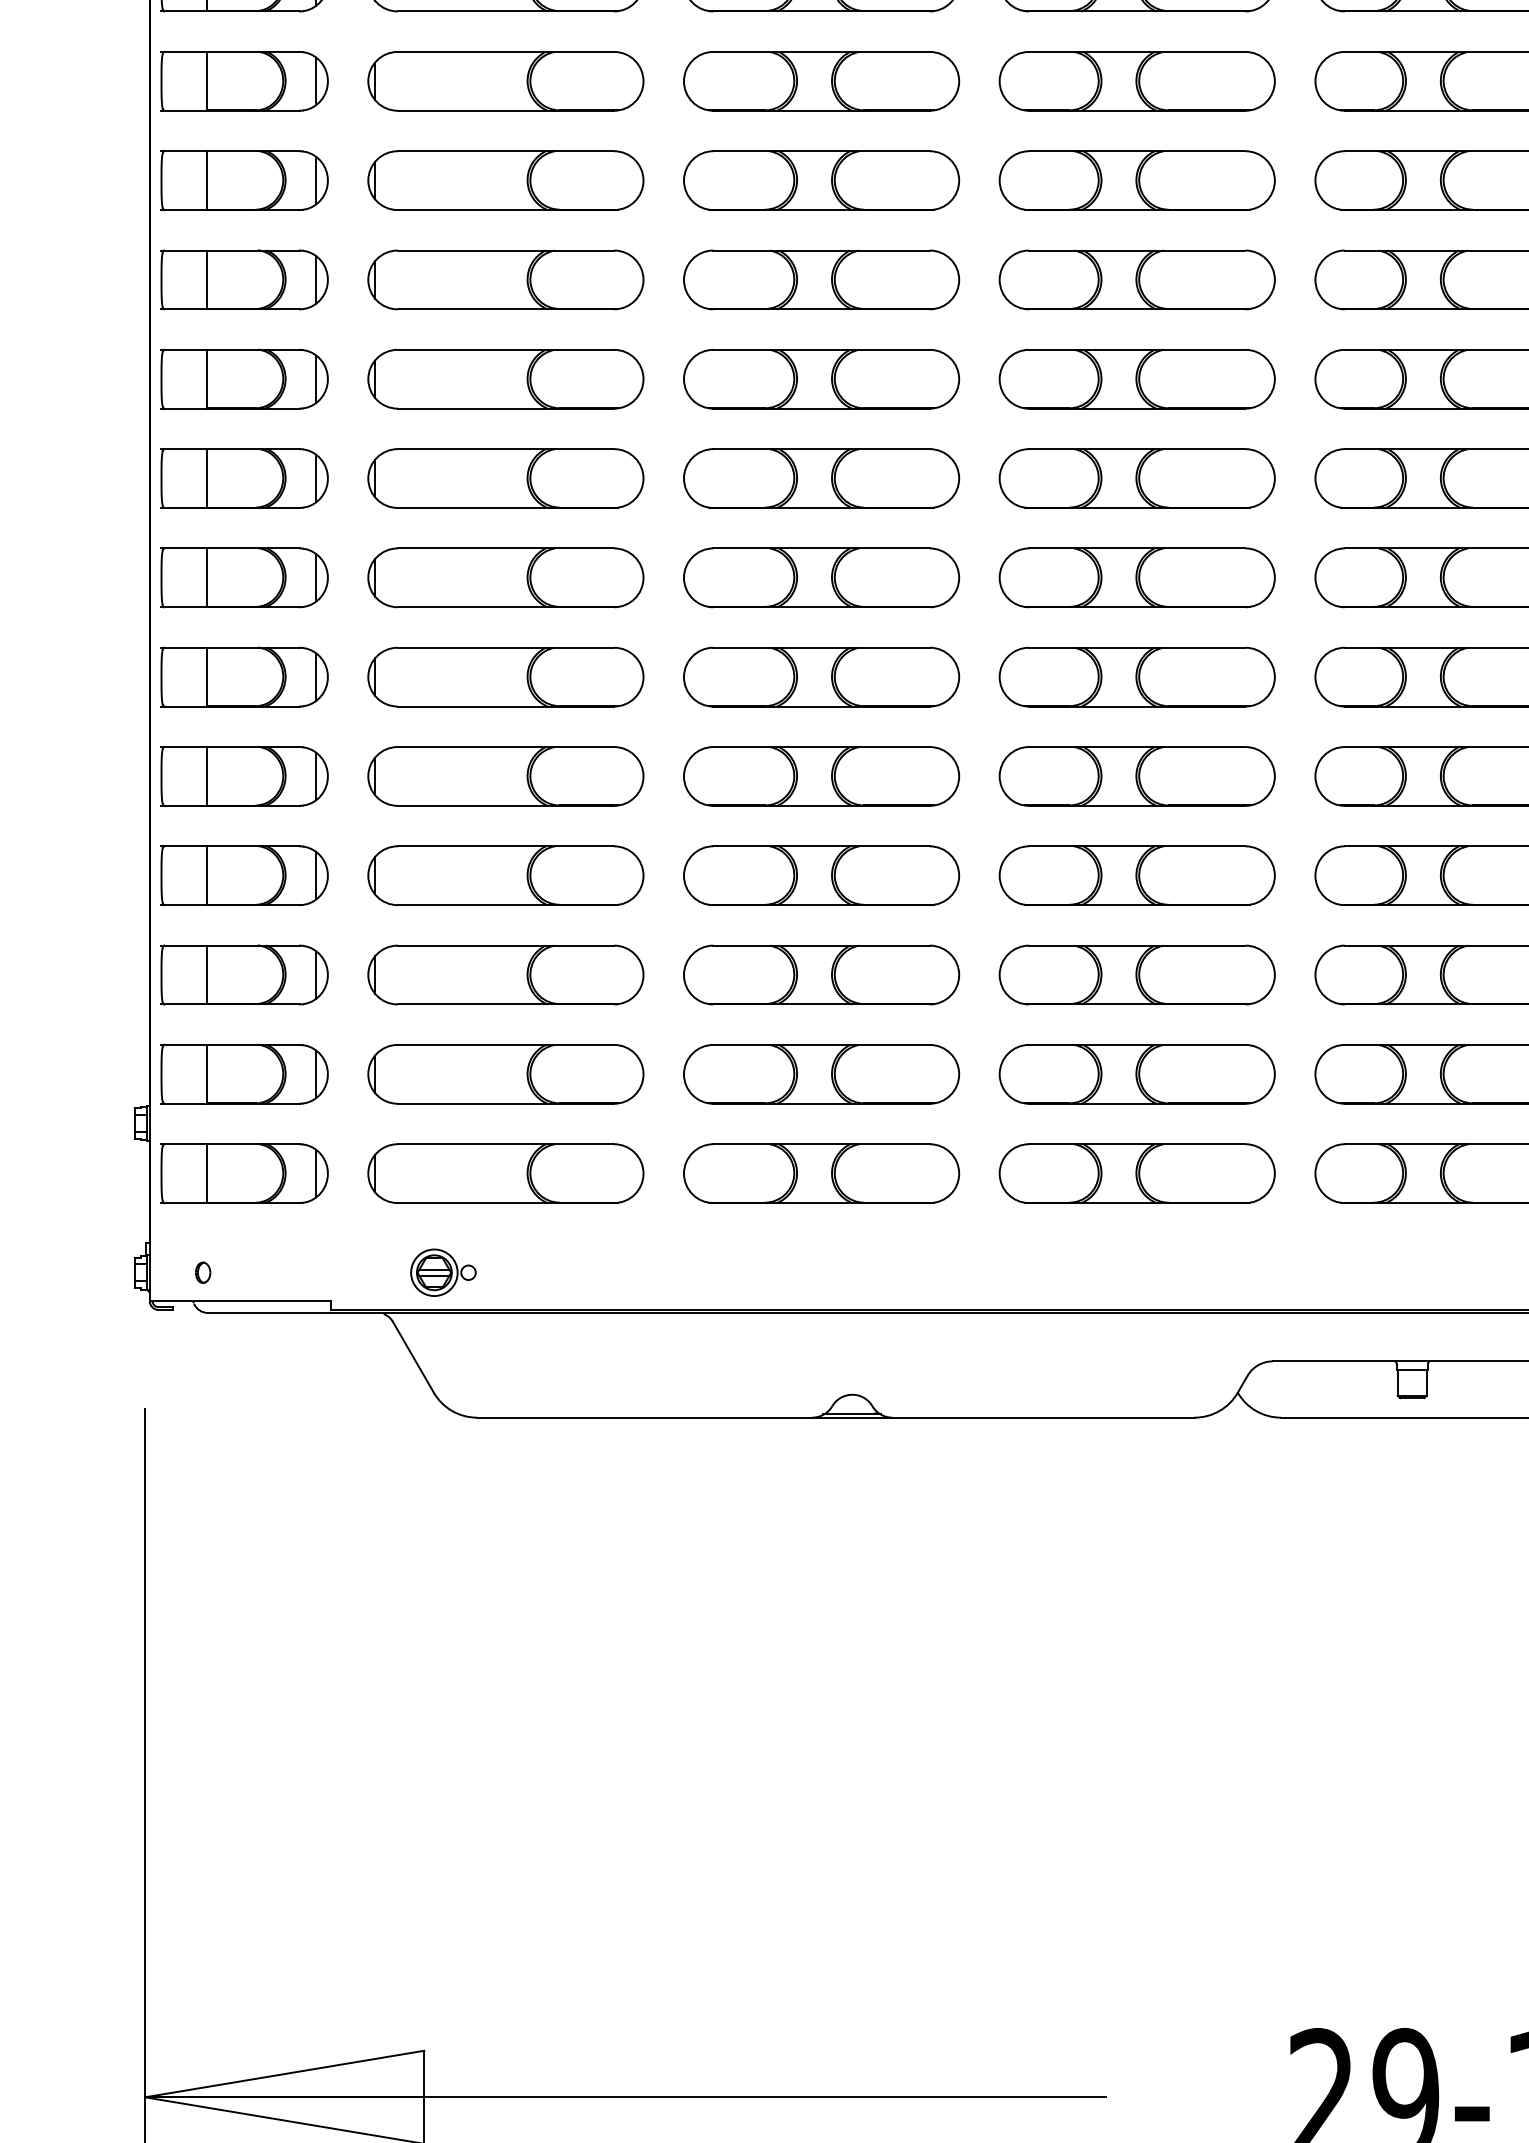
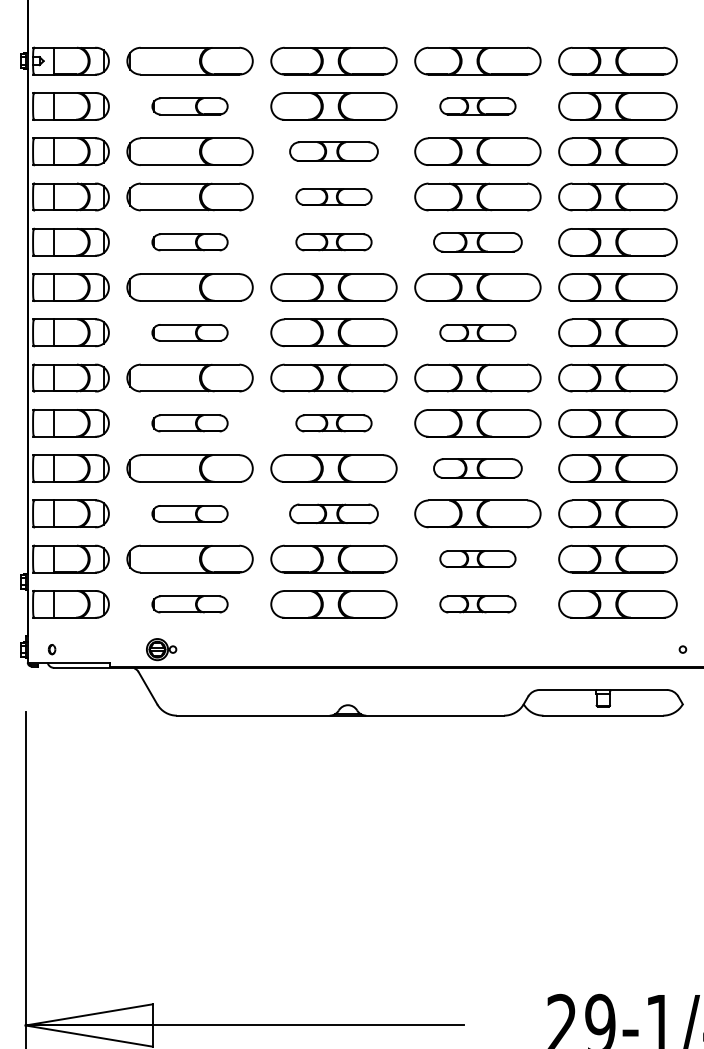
part: (504, 81) -> (189, 106), size x0.6
part: (1136, 81) -> (477, 106), size x0.6
part: (820, 180) -> (333, 151), size x0.7
part: (820, 278) -> (333, 196), size x0.6
part: (504, 379) -> (189, 242), size x0.6
part: (820, 379) -> (333, 242), size x0.6
part: (1136, 379) -> (477, 242), size x0.7
part: (504, 577) -> (189, 332), size x0.6
part: (1136, 577) -> (477, 332), size x0.6
part: (504, 776) -> (189, 423), size x0.6
part: (820, 776) -> (333, 423), size x0.6
part: (1136, 875) -> (477, 468), size x0.7
part: (504, 974) -> (189, 513), size x0.6
part: (820, 974) -> (333, 513), size x0.7
part: (1136, 1072) -> (477, 558), size x0.6
part: (504, 1173) -> (189, 604), size x0.6
part: (1136, 1173) -> (477, 604), size x0.6

